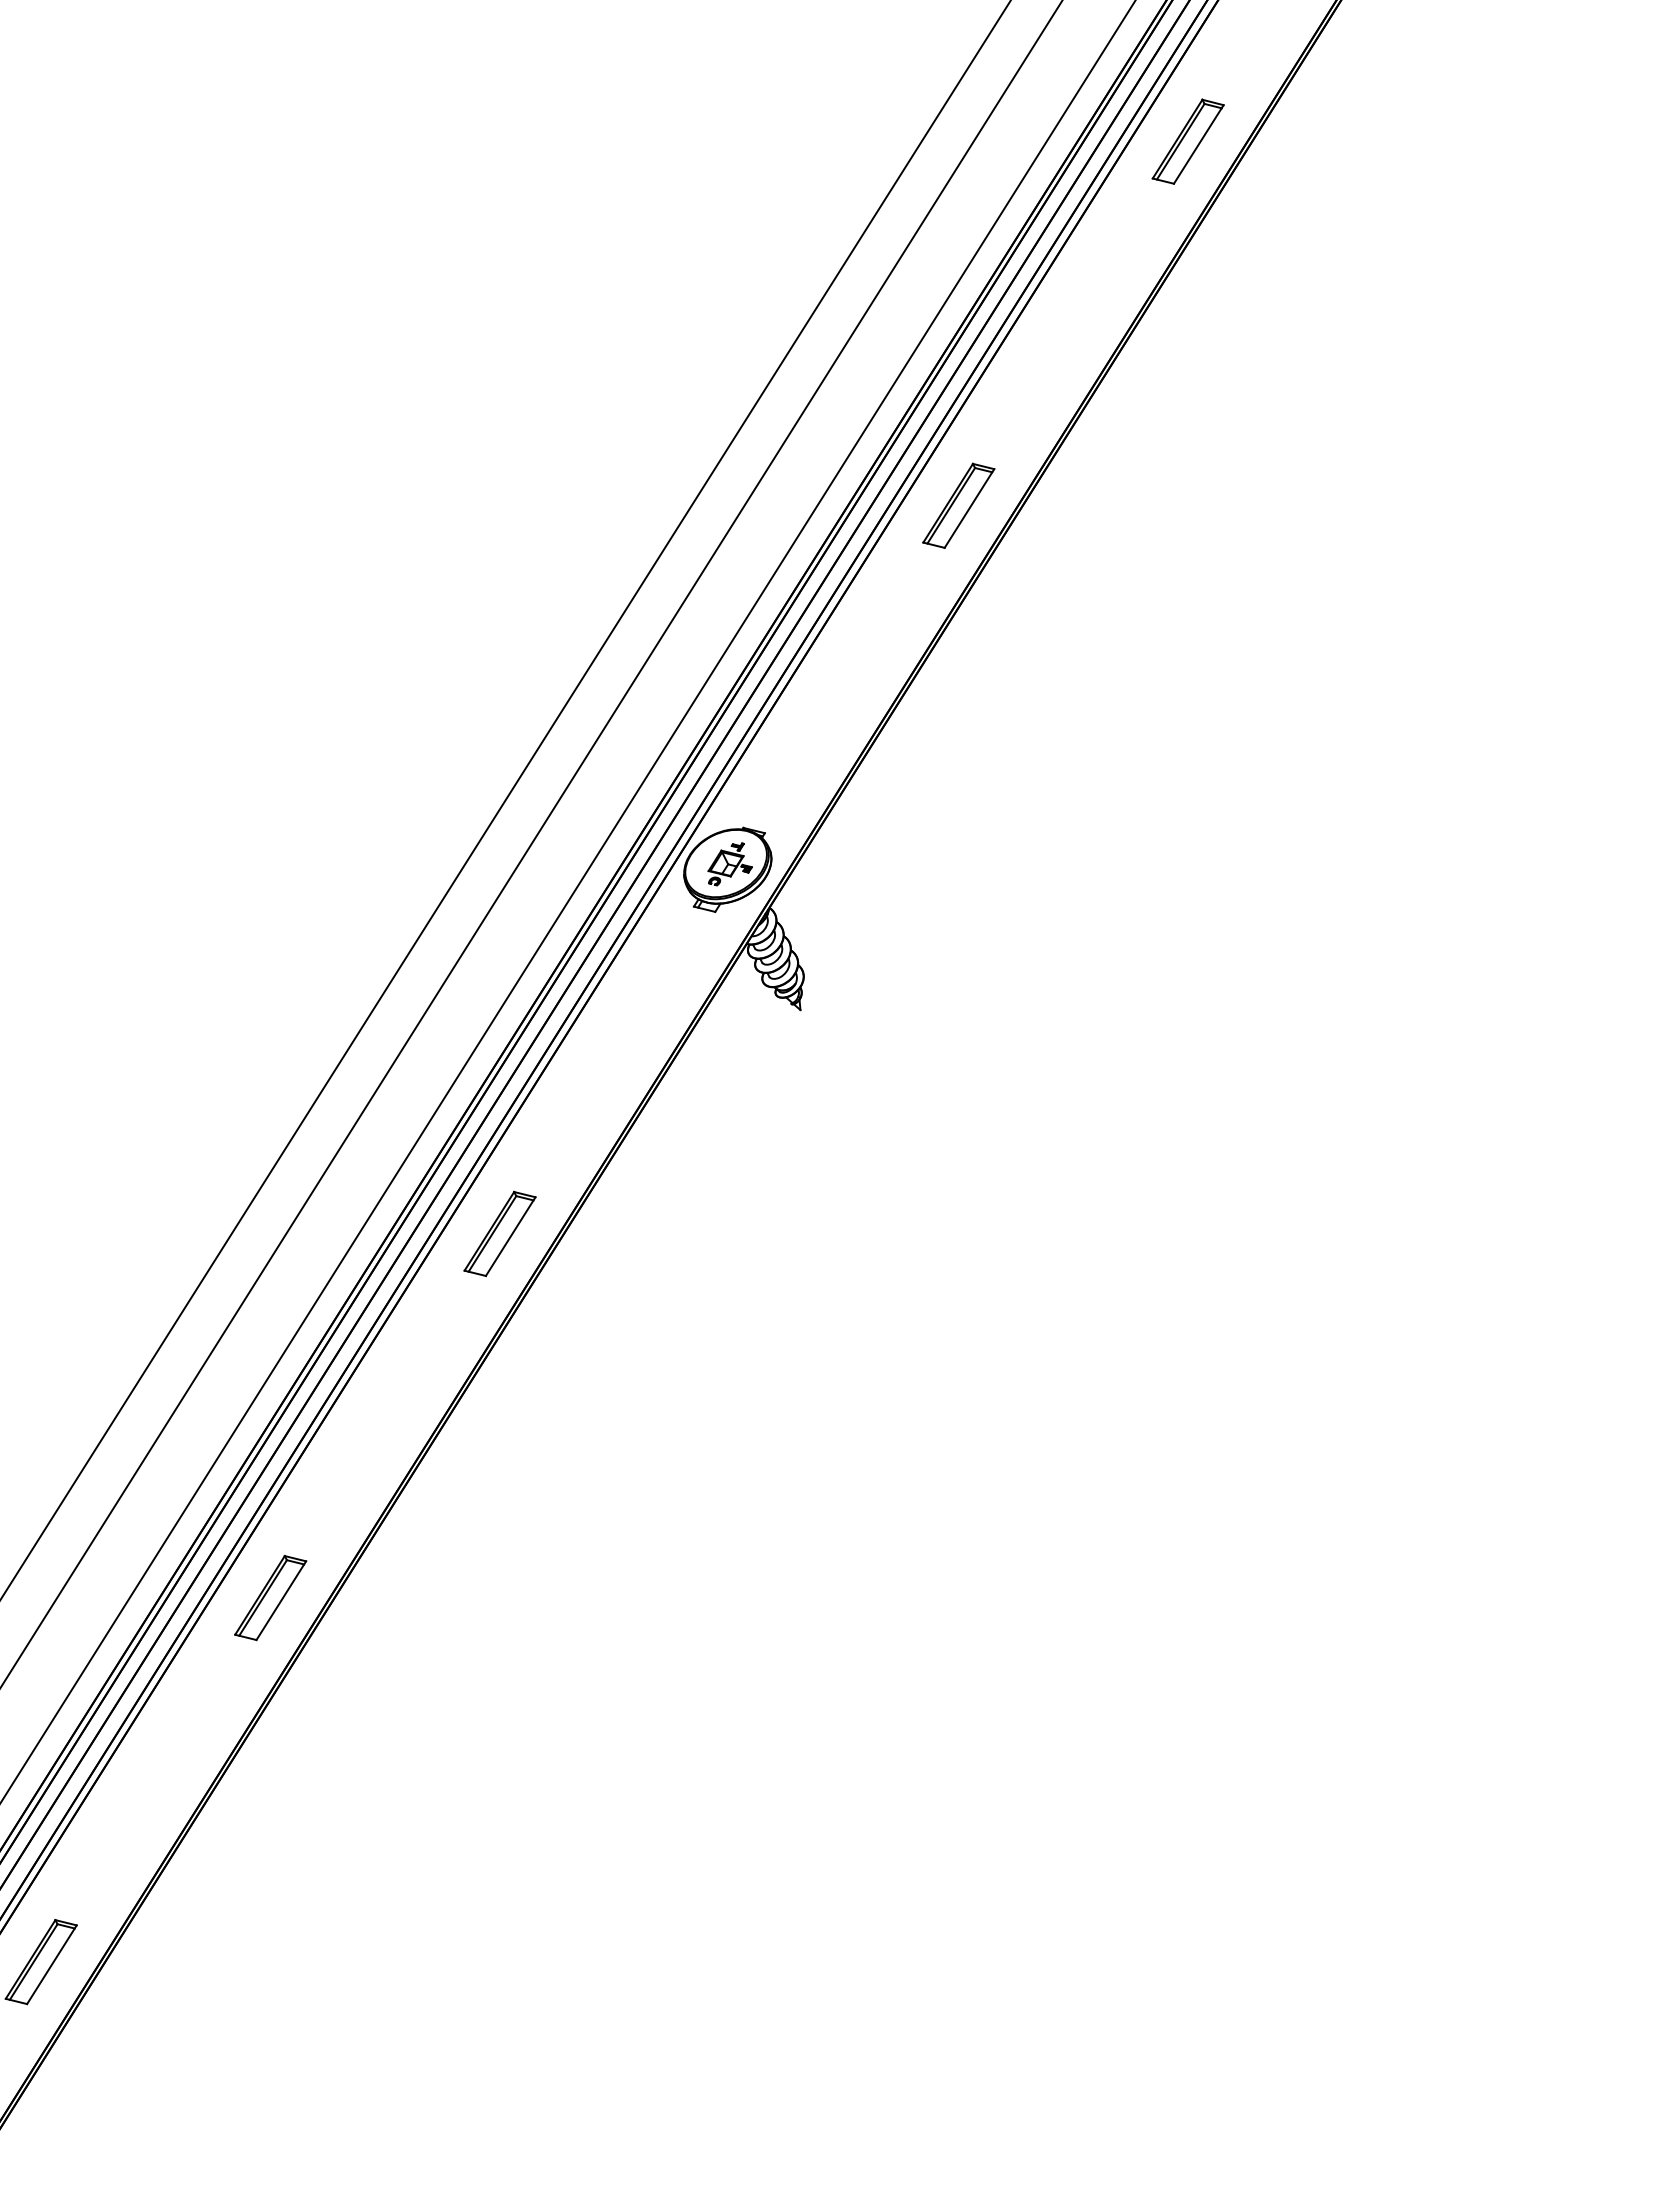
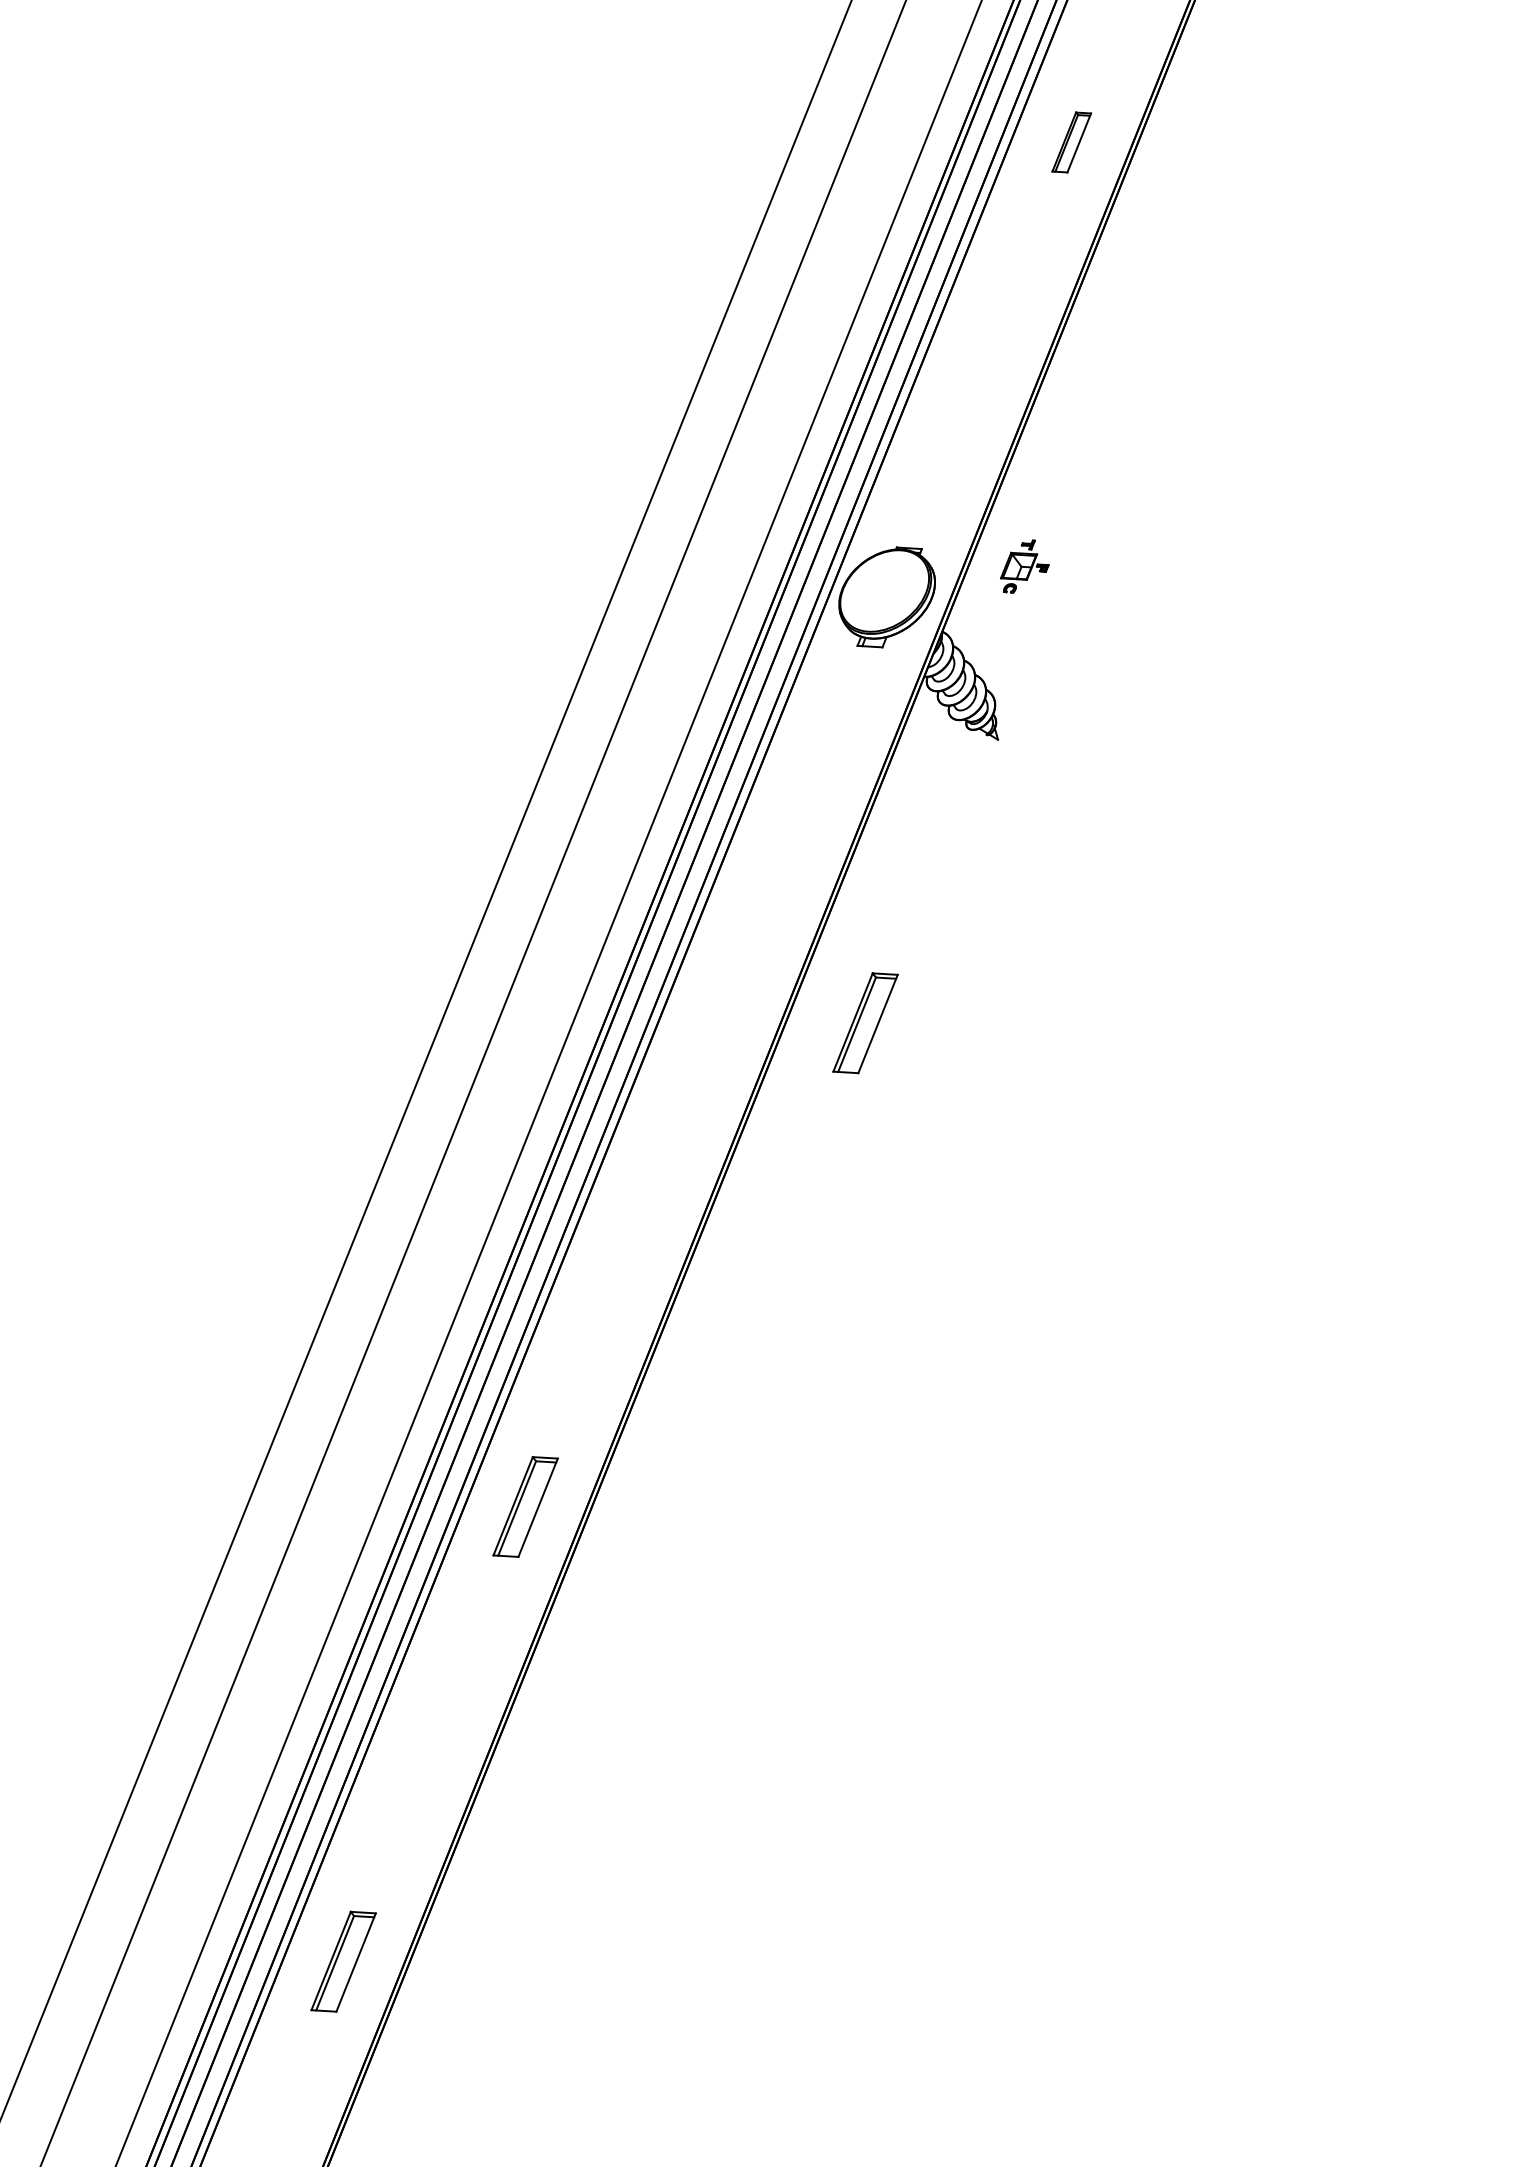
part: (958, 505) -> (1071, 142), size x0.6
part: (729, 864) -> (1023, 566), moved
part: (499, 1233) -> (864, 1022), moved

